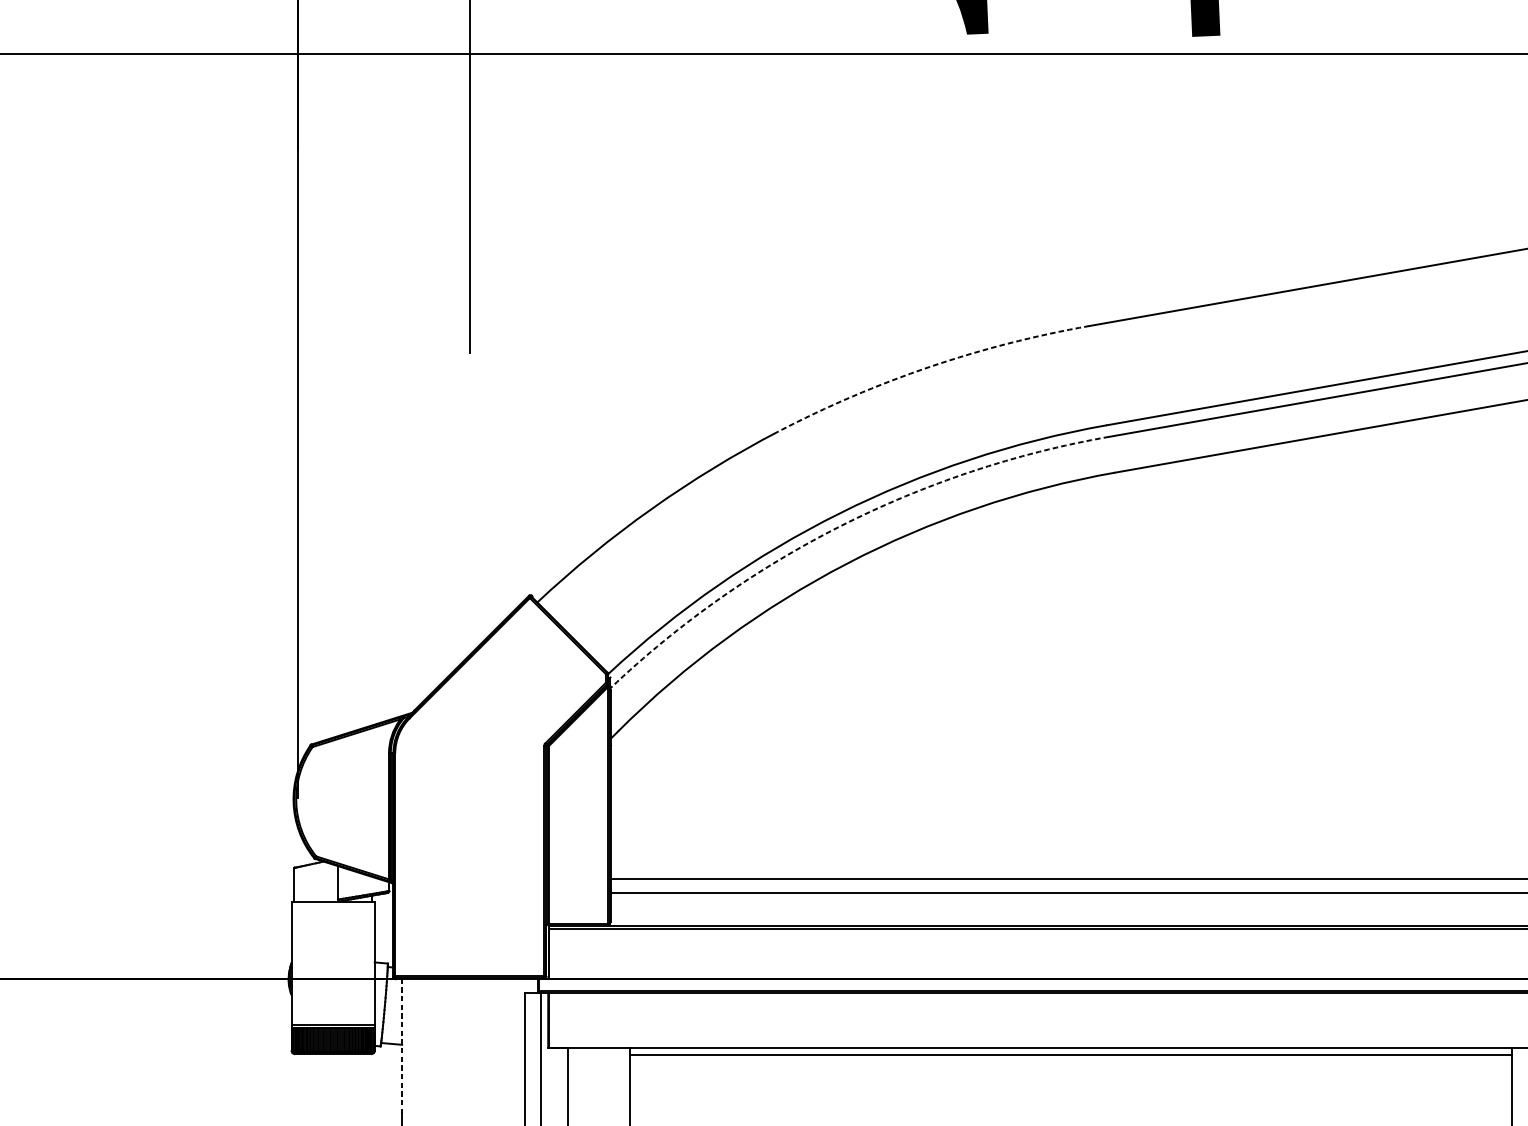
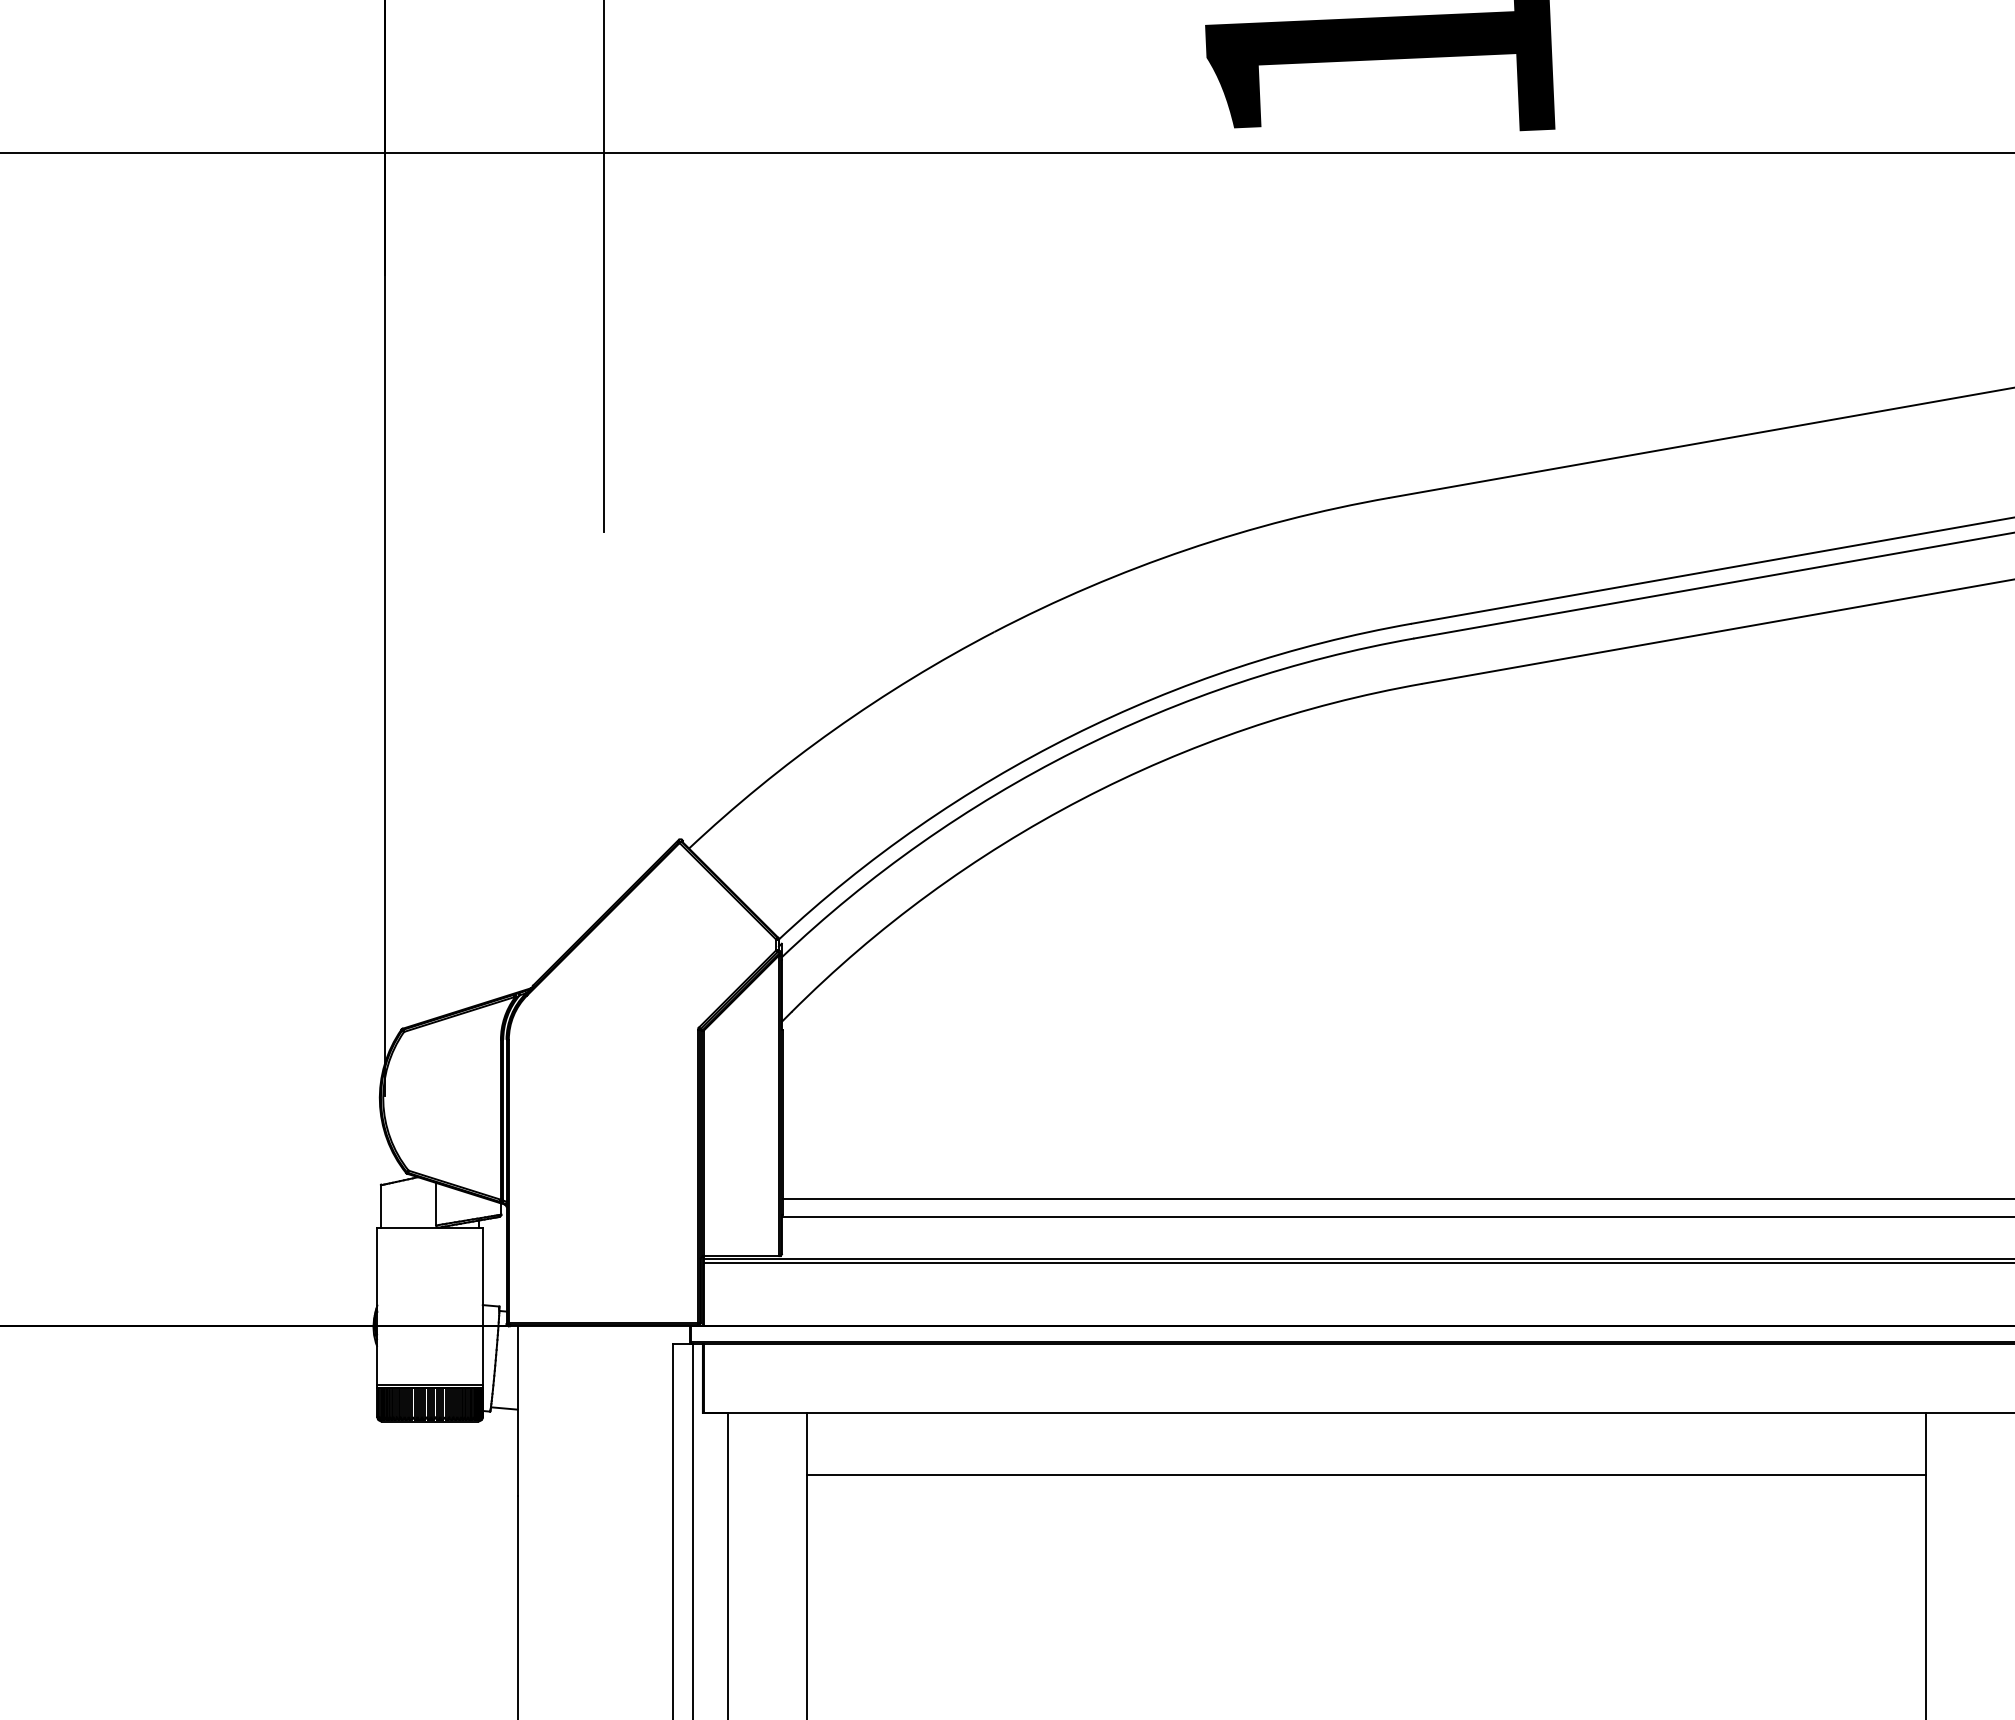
arc: (929, 366) -> (1186, 549), dashed -> solid
arc: (841, 525) -> (1074, 751), dashed -> solid
line: (402, 1046) -> (517, 1411), dashed -> solid
line: (1070, 1054) -> (1365, 1475), moved

